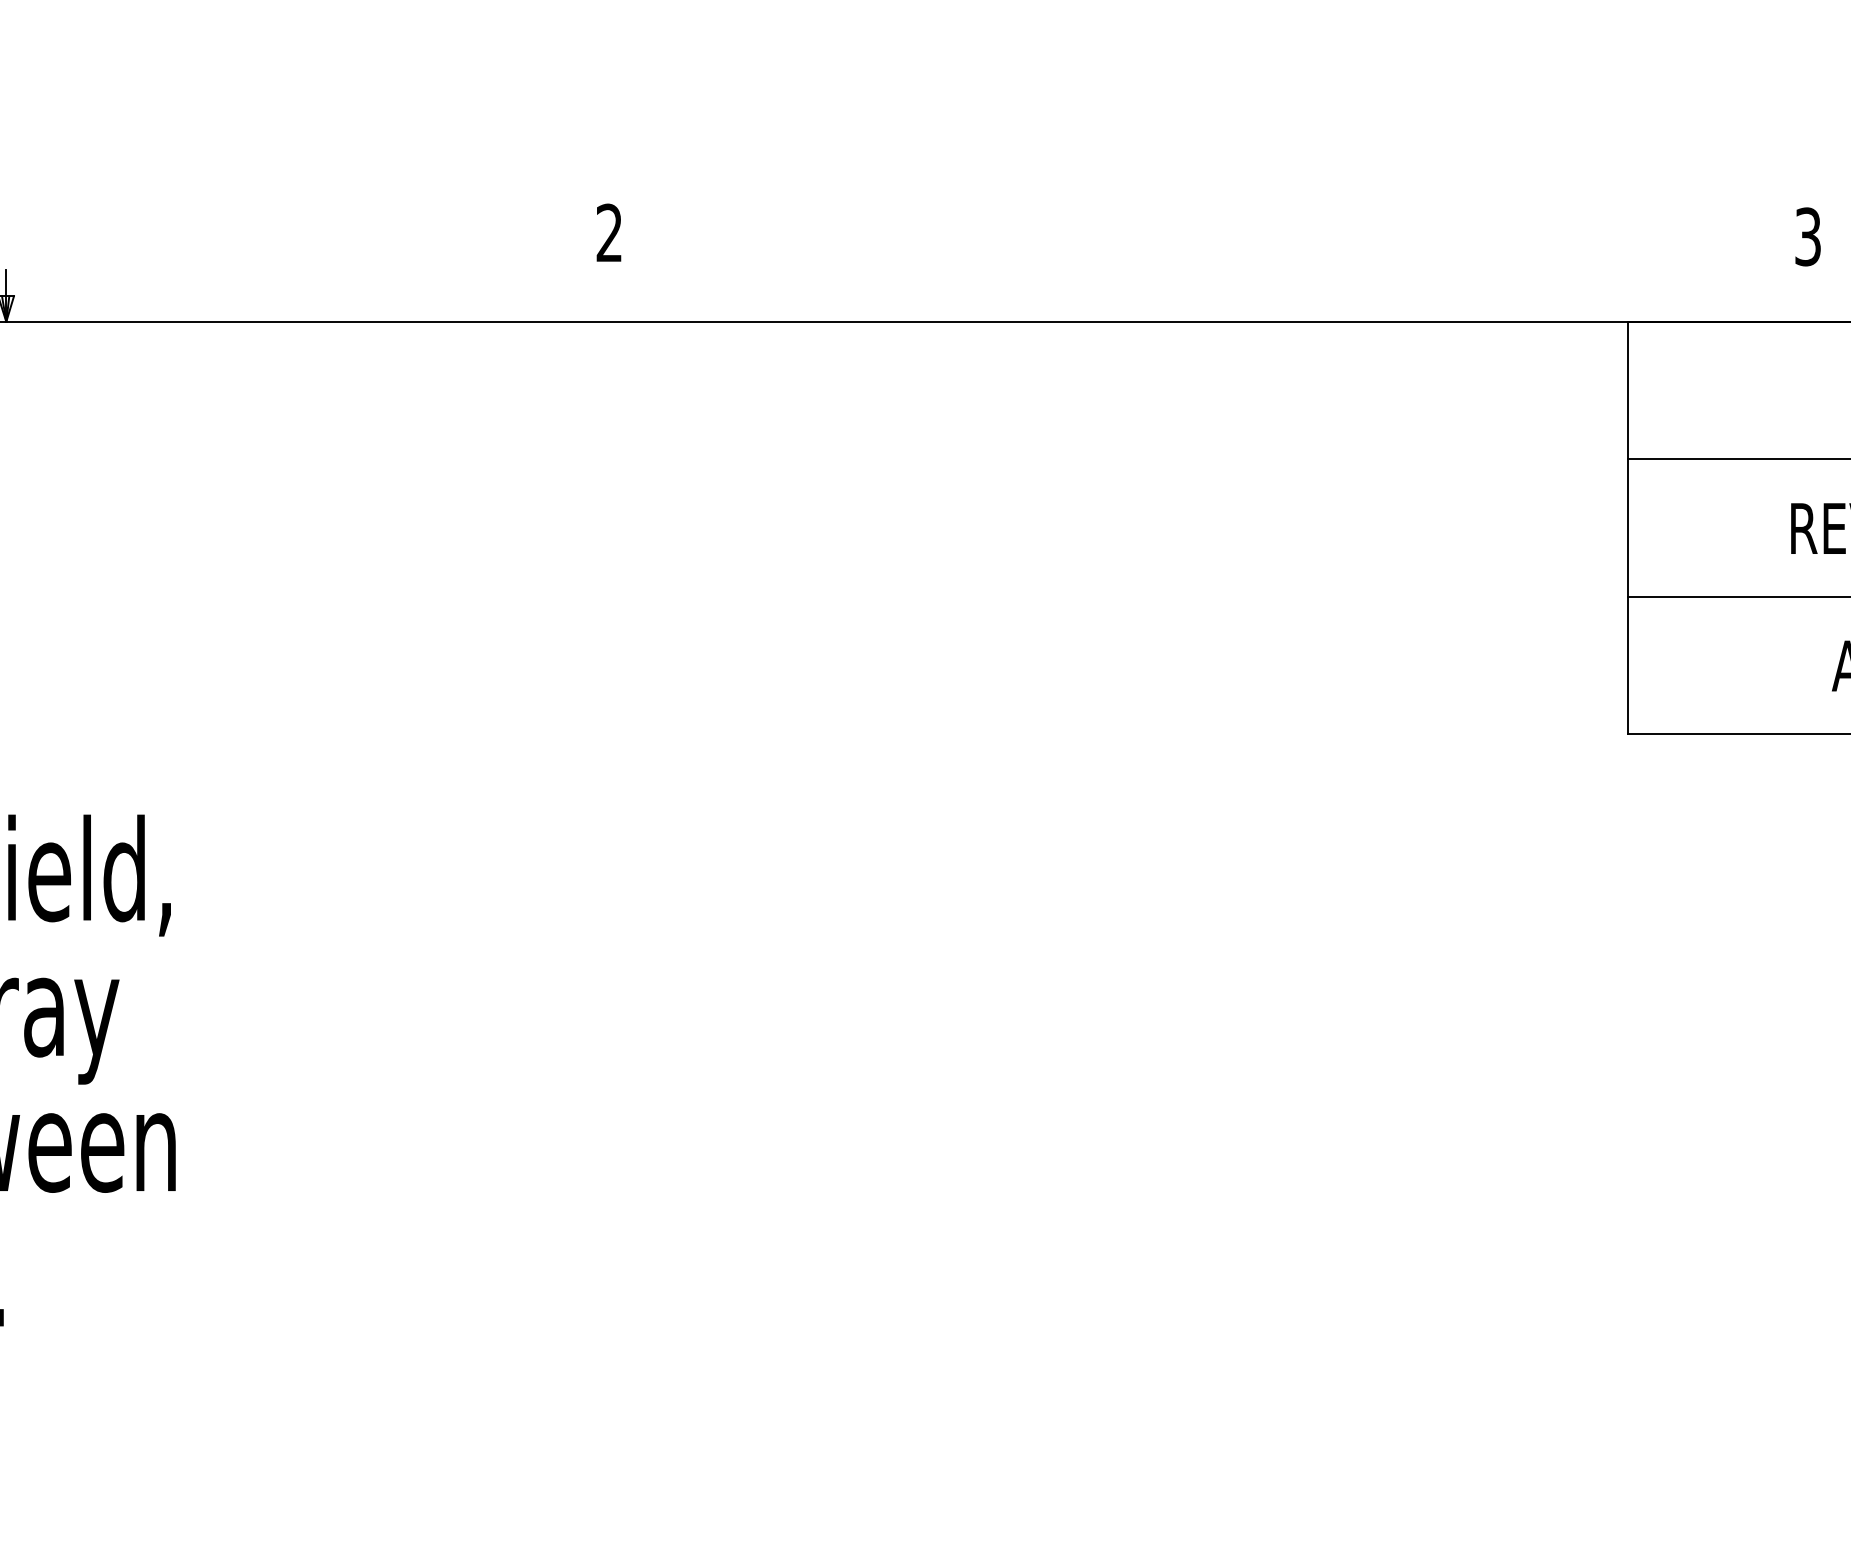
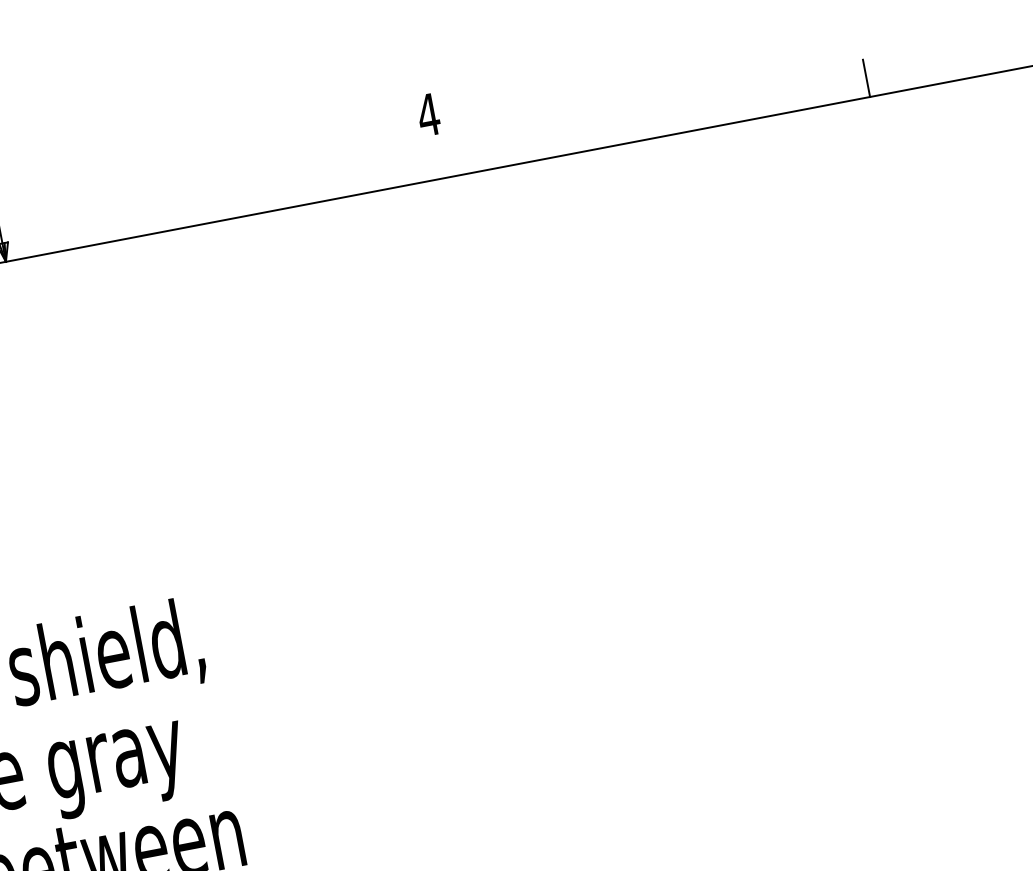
text: (609, 232) -> (428, 114), 2 -> 4
line: (1205, 295) -> (866, 77), added

